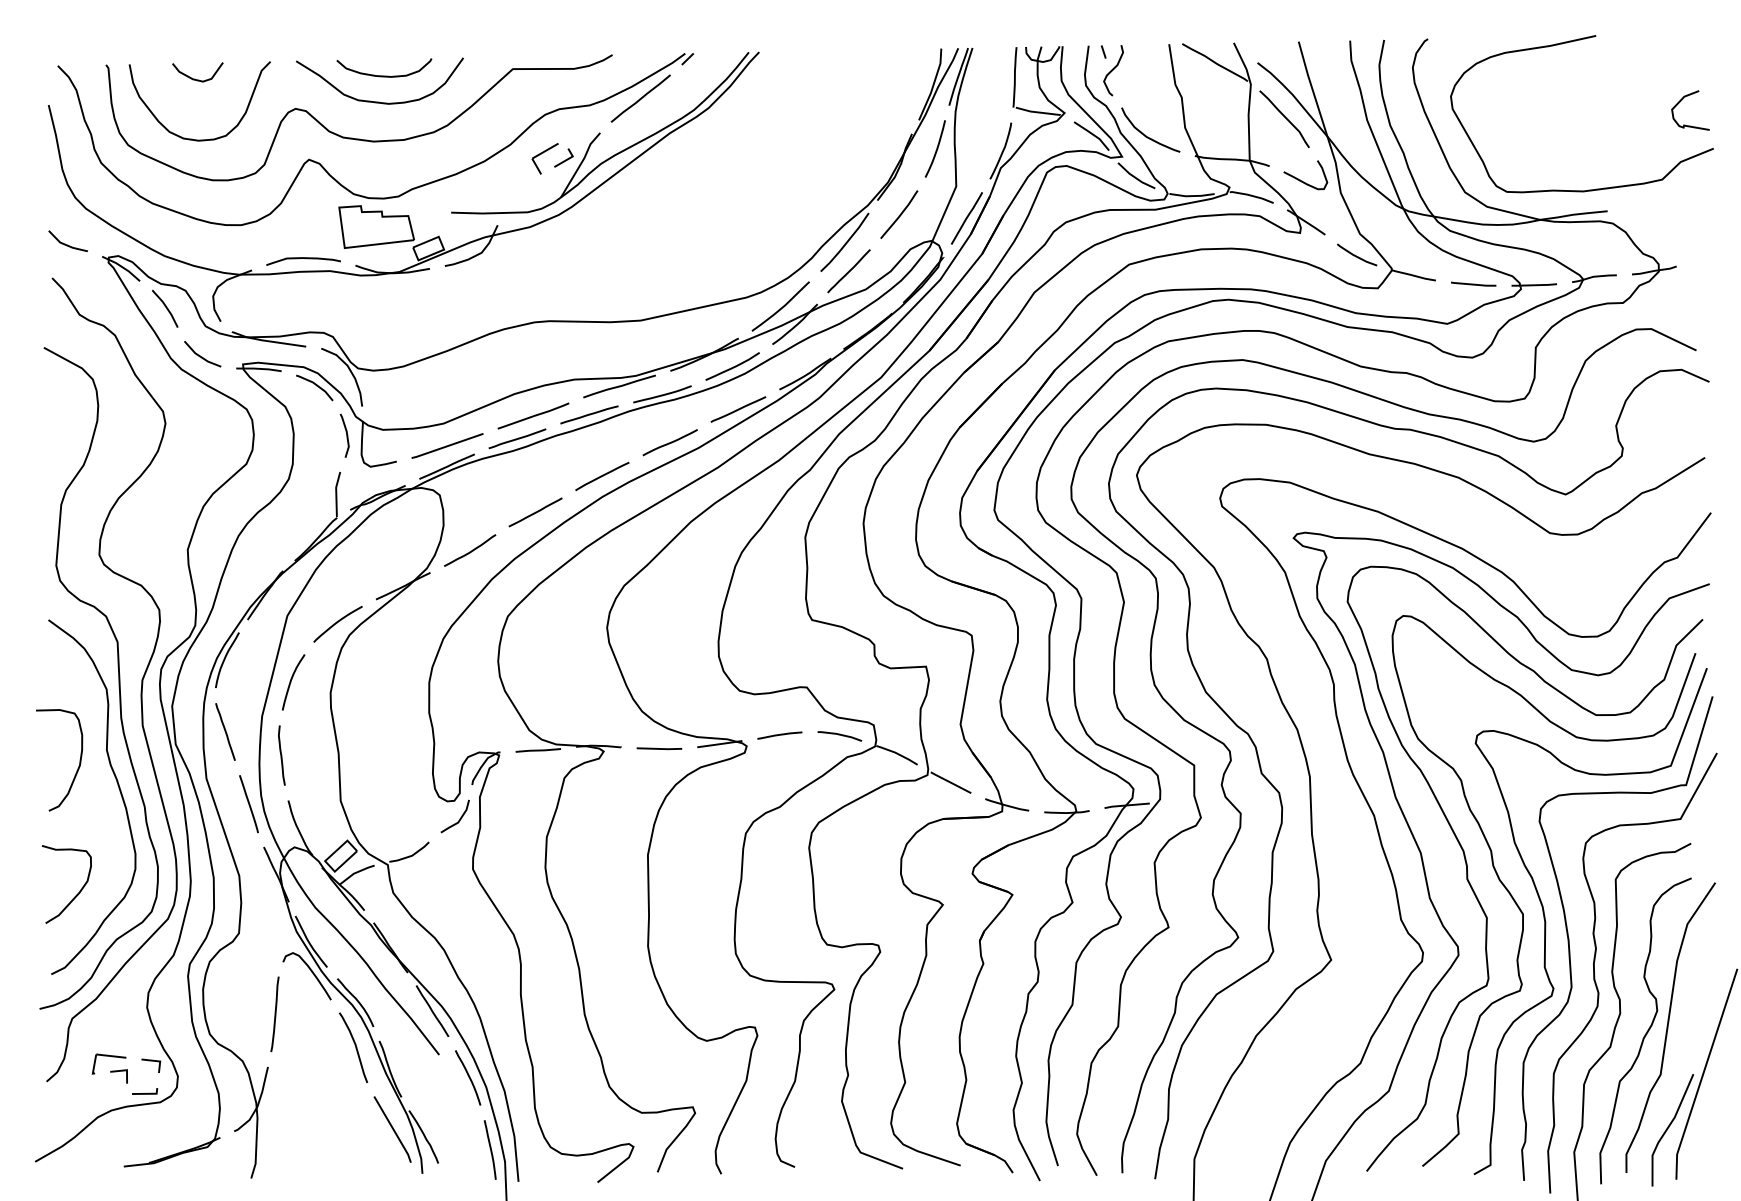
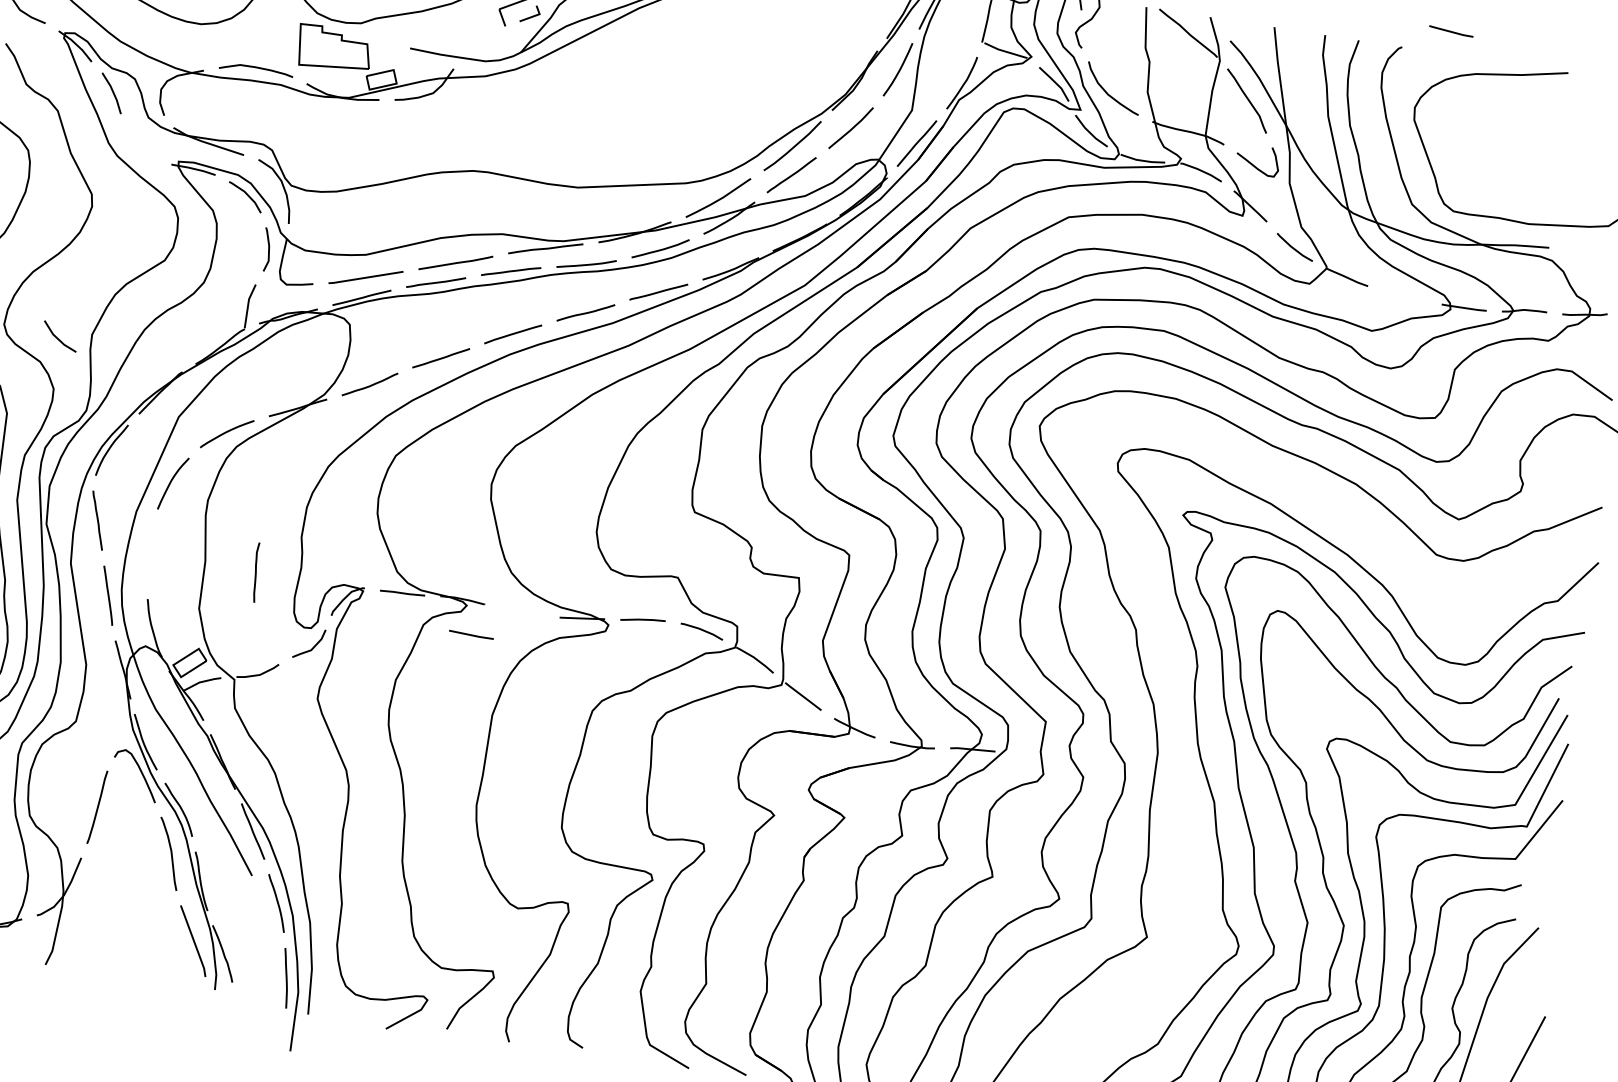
line: (1473, 283) -> (1451, 30), moved
line: (202, 356) -> (59, 338), moved
line: (659, 748) -> (471, 634), moved
curve: (281, 755) -> (256, 572), moved

